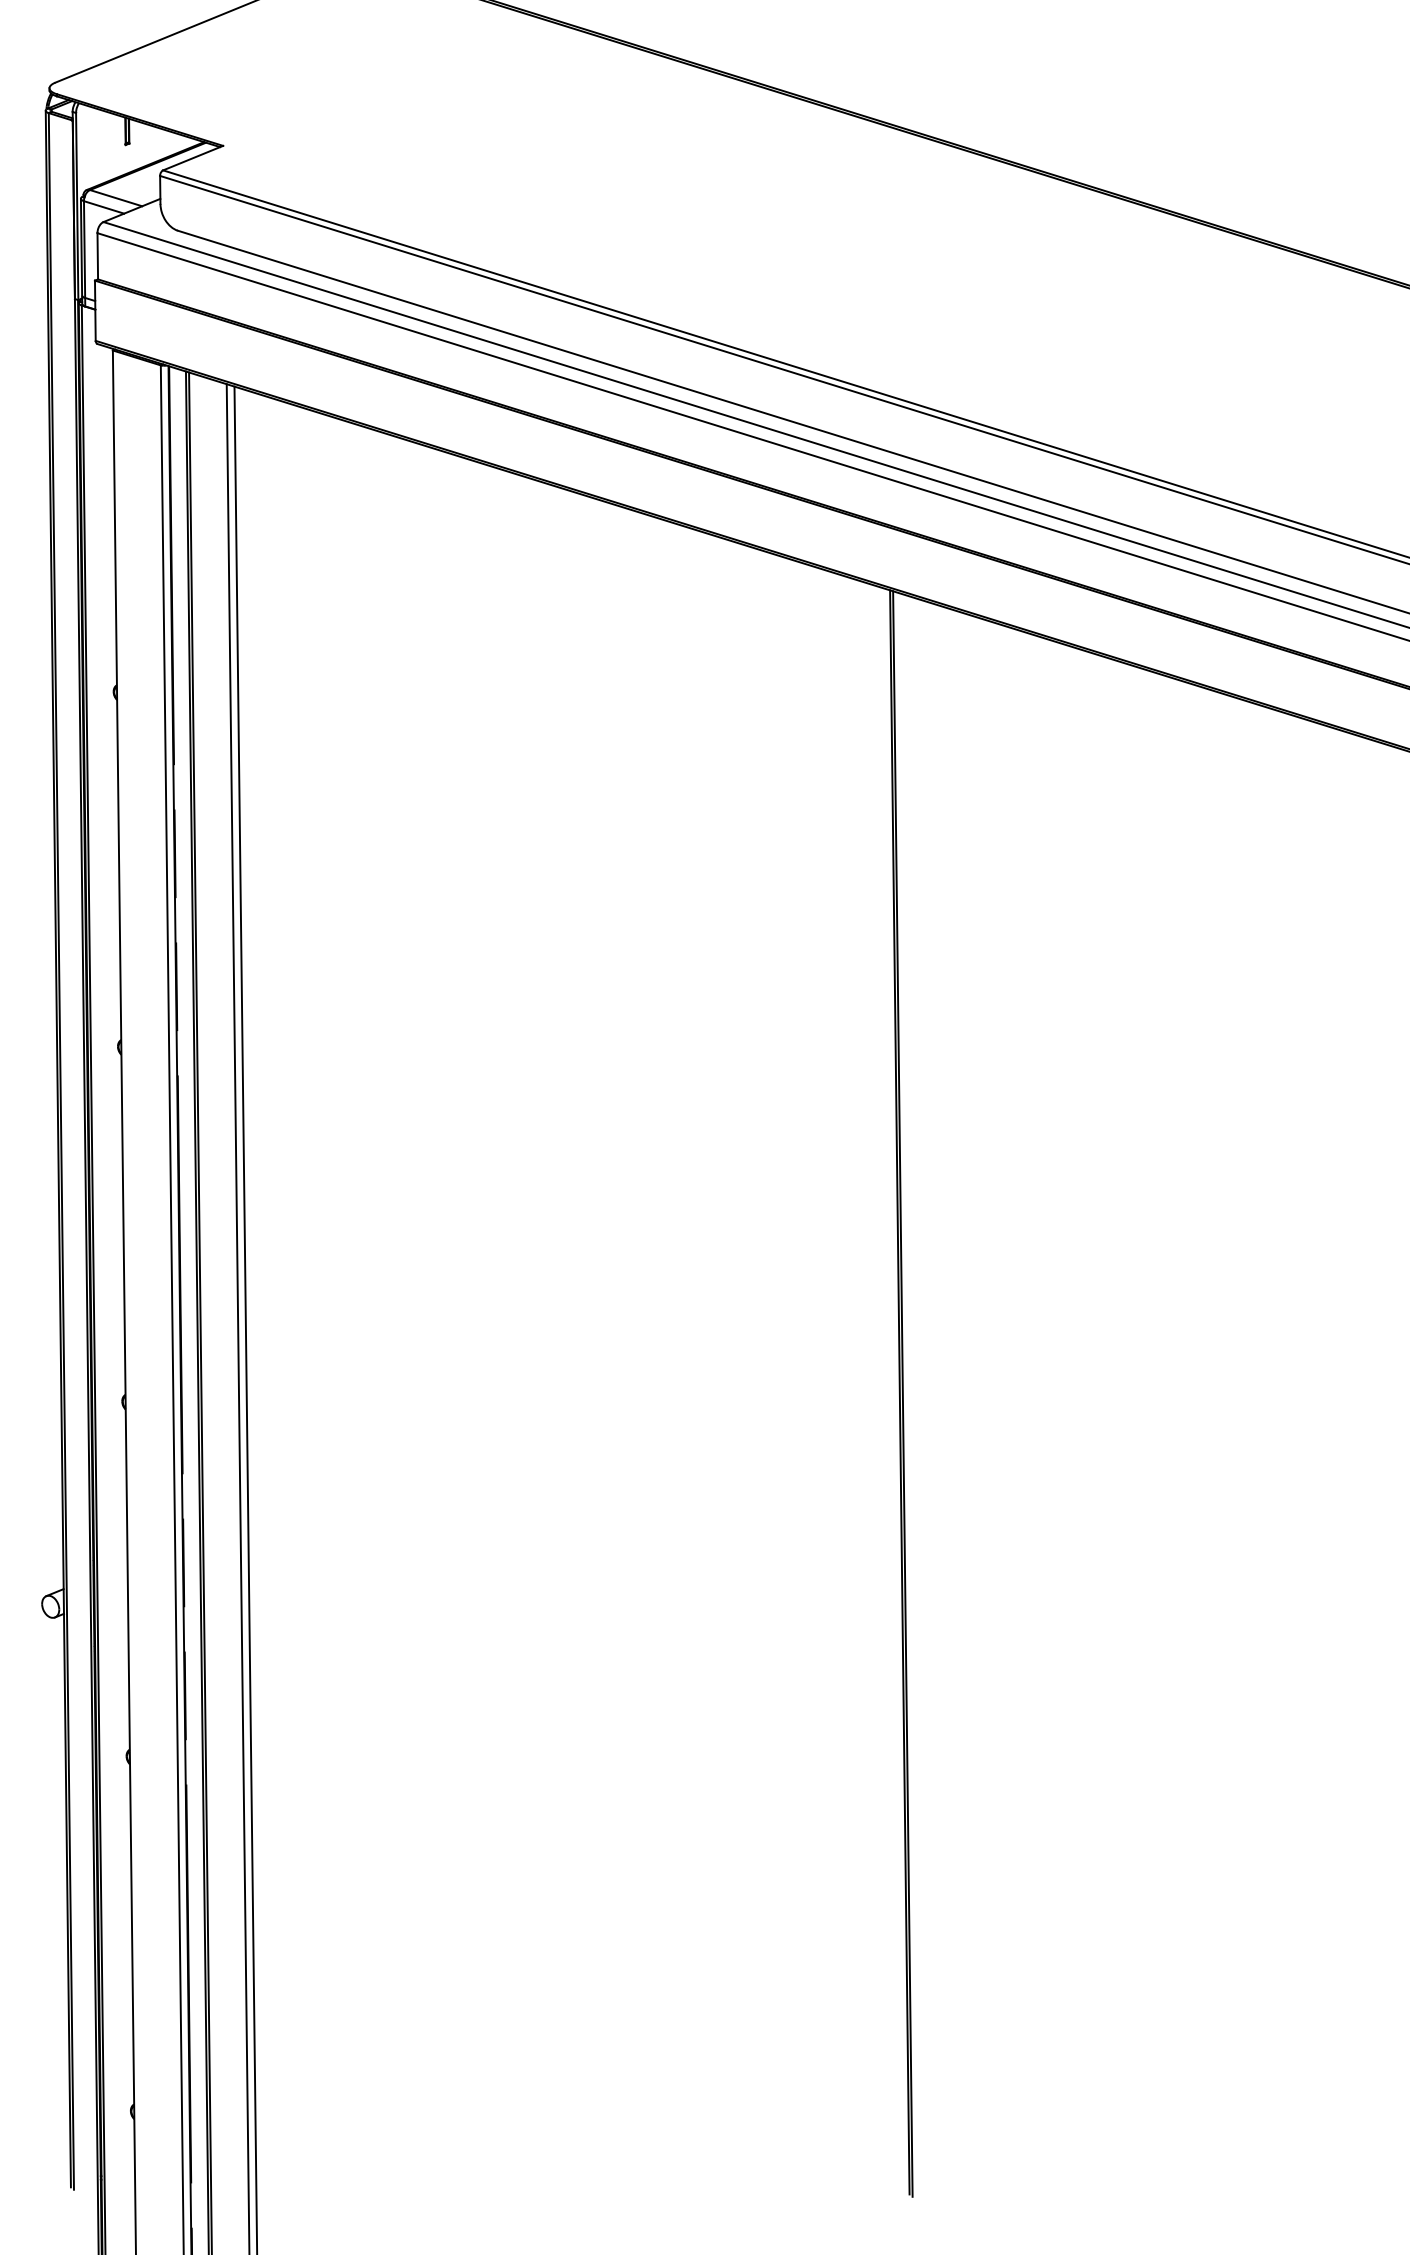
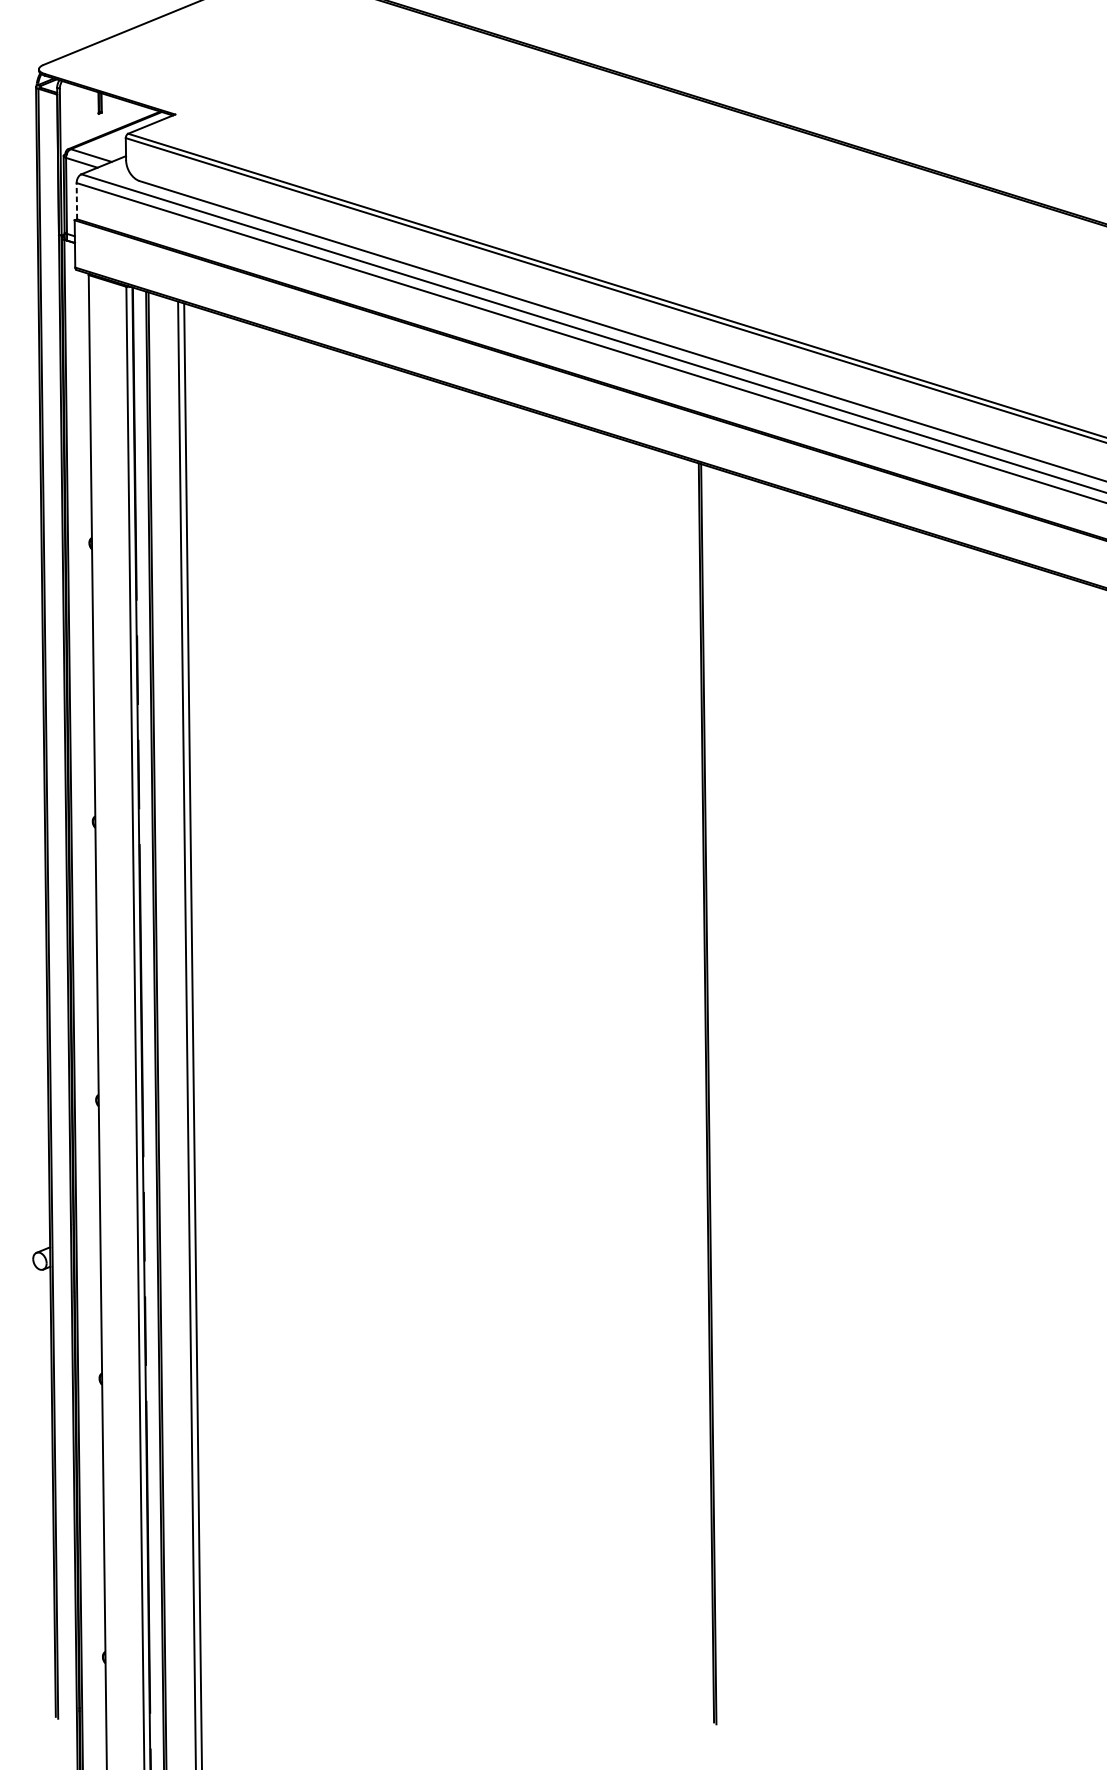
line: (97, 255) -> (76, 200), solid -> dashed

